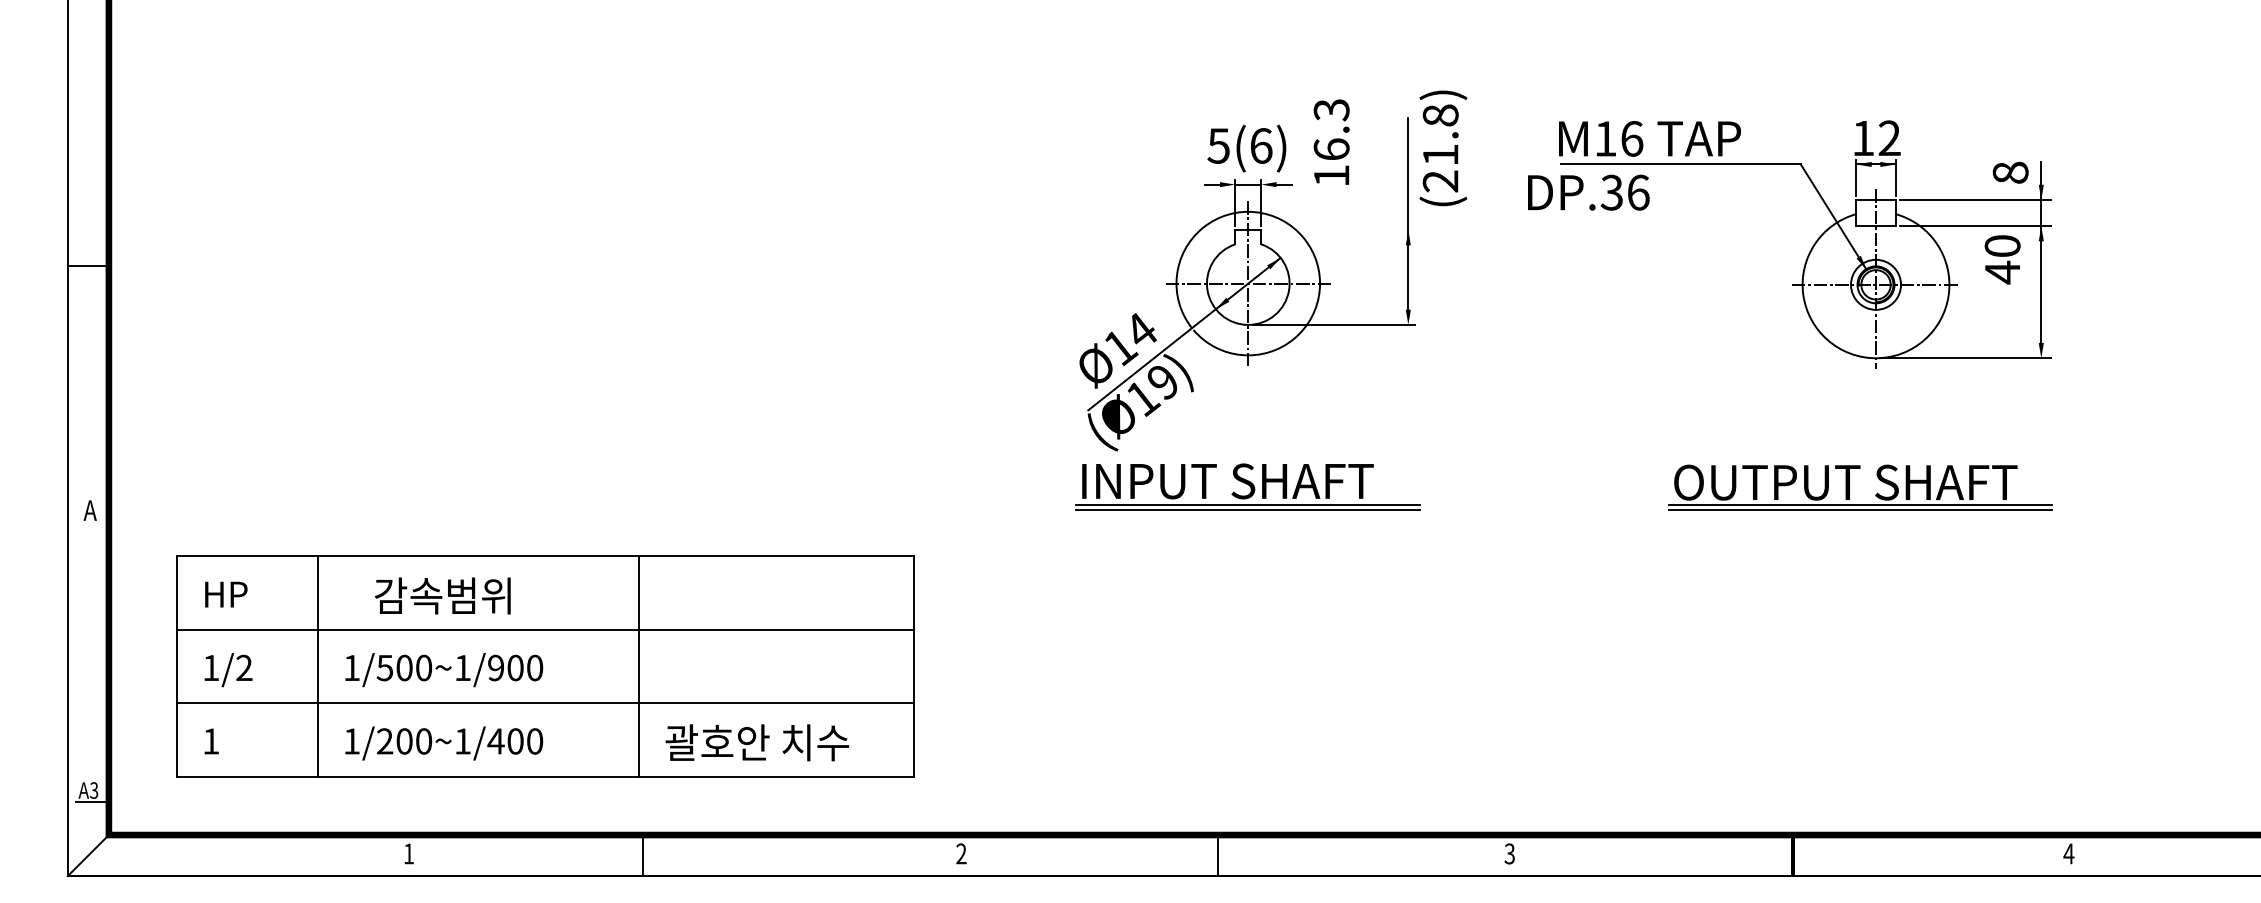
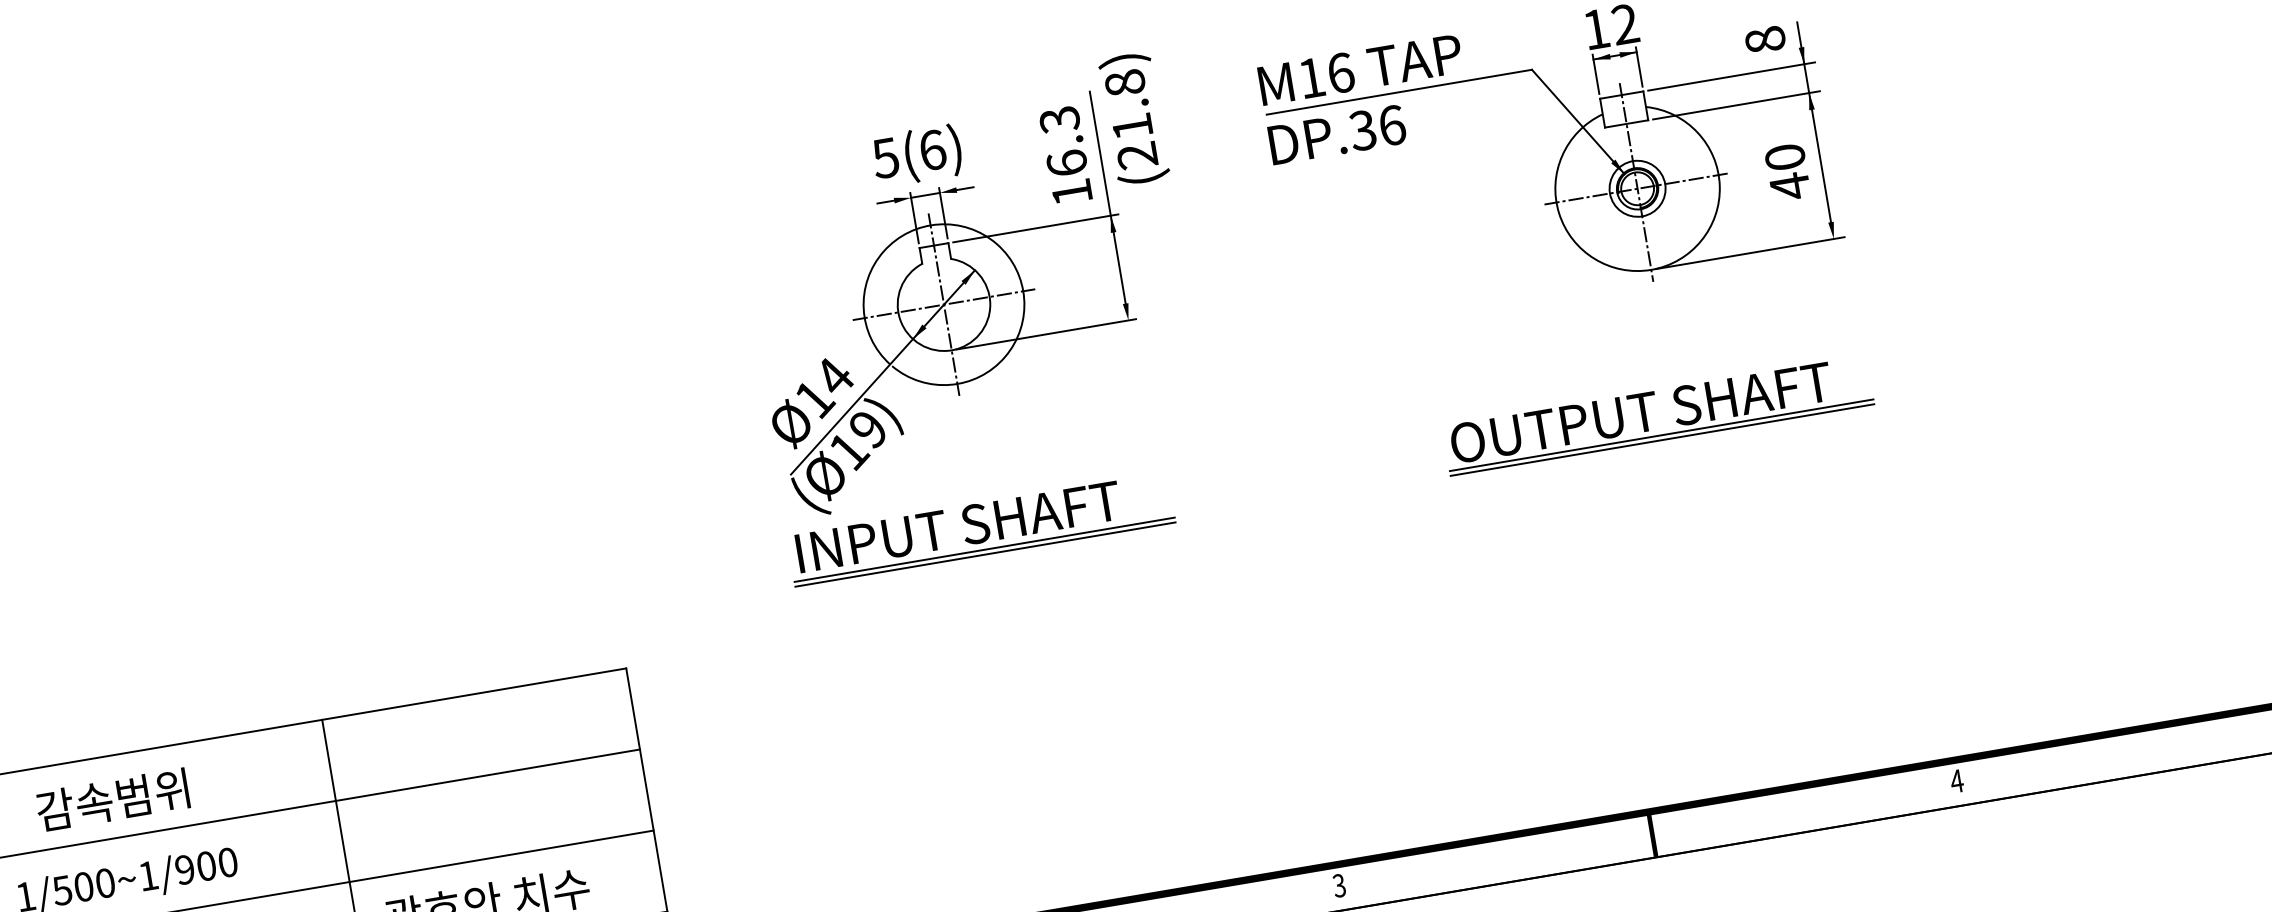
text: (1331, 141) -> (1065, 154), moved
text: (1588, 192) -> (1337, 134), moved
line: (1340, 230) -> (1035, 228), added
text: (2002, 259) -> (1787, 172), moved

